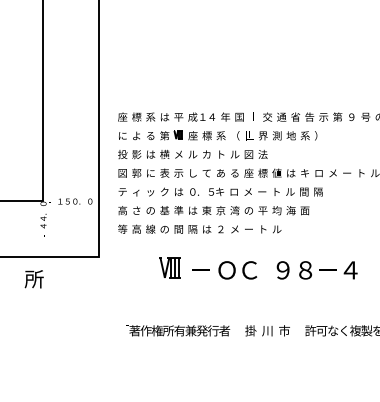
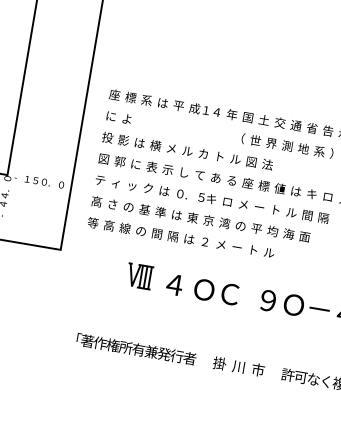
part: (186, 135) -> (184, 128), removed
text: (305, 269) -> (293, 304), ８ -> Ｏ
text: (200, 270) -> (173, 284), － -> ４

